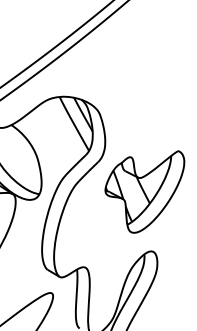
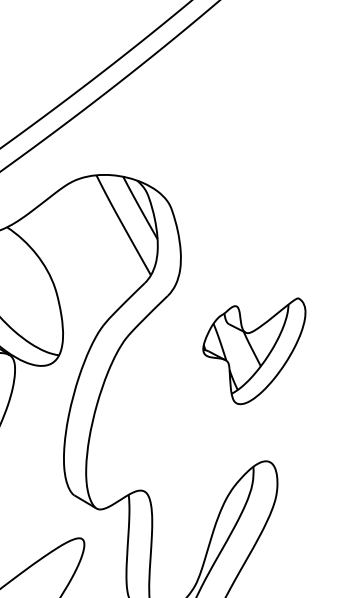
part: (144, 191) -> (253, 350), size x0.7

